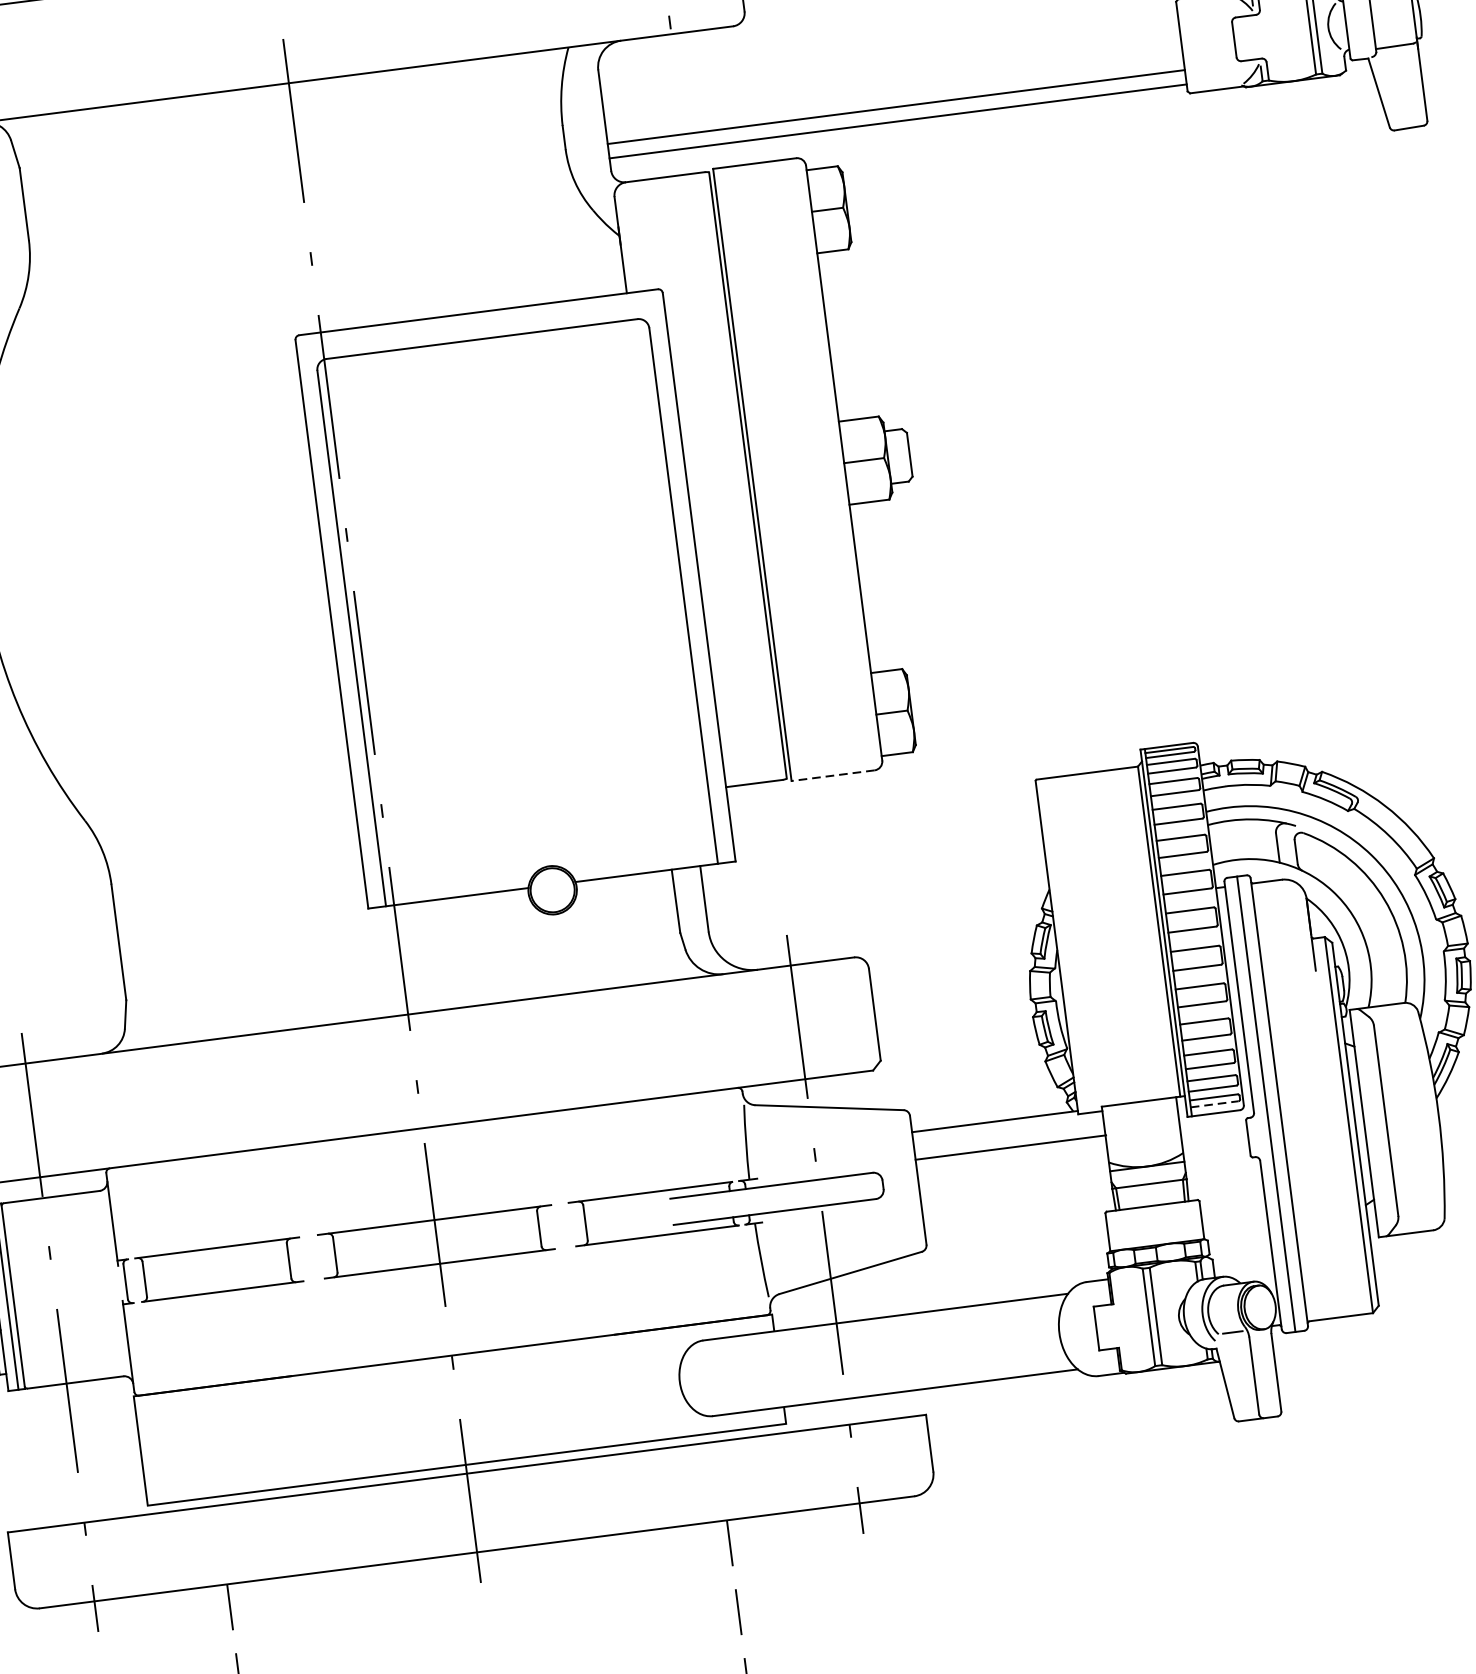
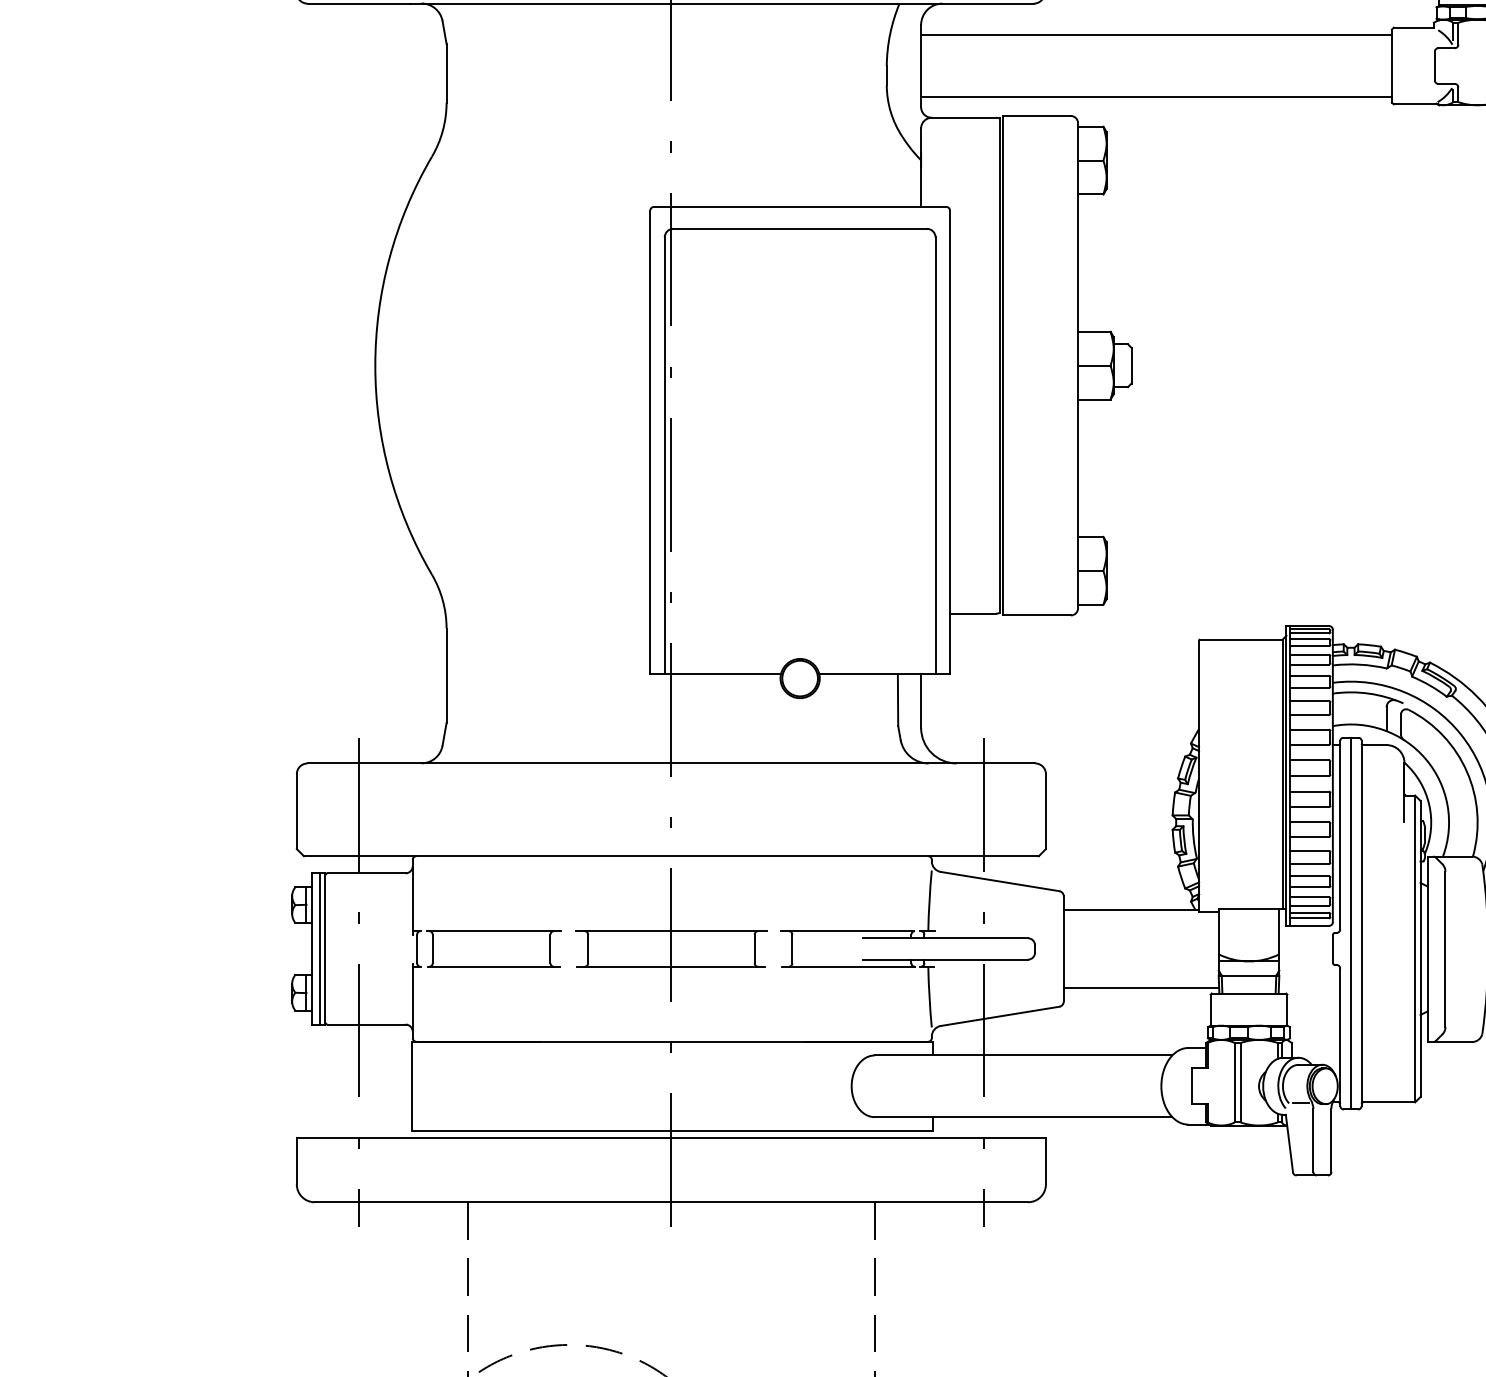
line: (896, 107) -> (1156, 35), moved
line: (833, 775) -> (1037, 615), dashed -> solid
line: (1215, 1104) -> (1310, 918), dashed -> solid
line: (1010, 1147) -> (1141, 988), moved

